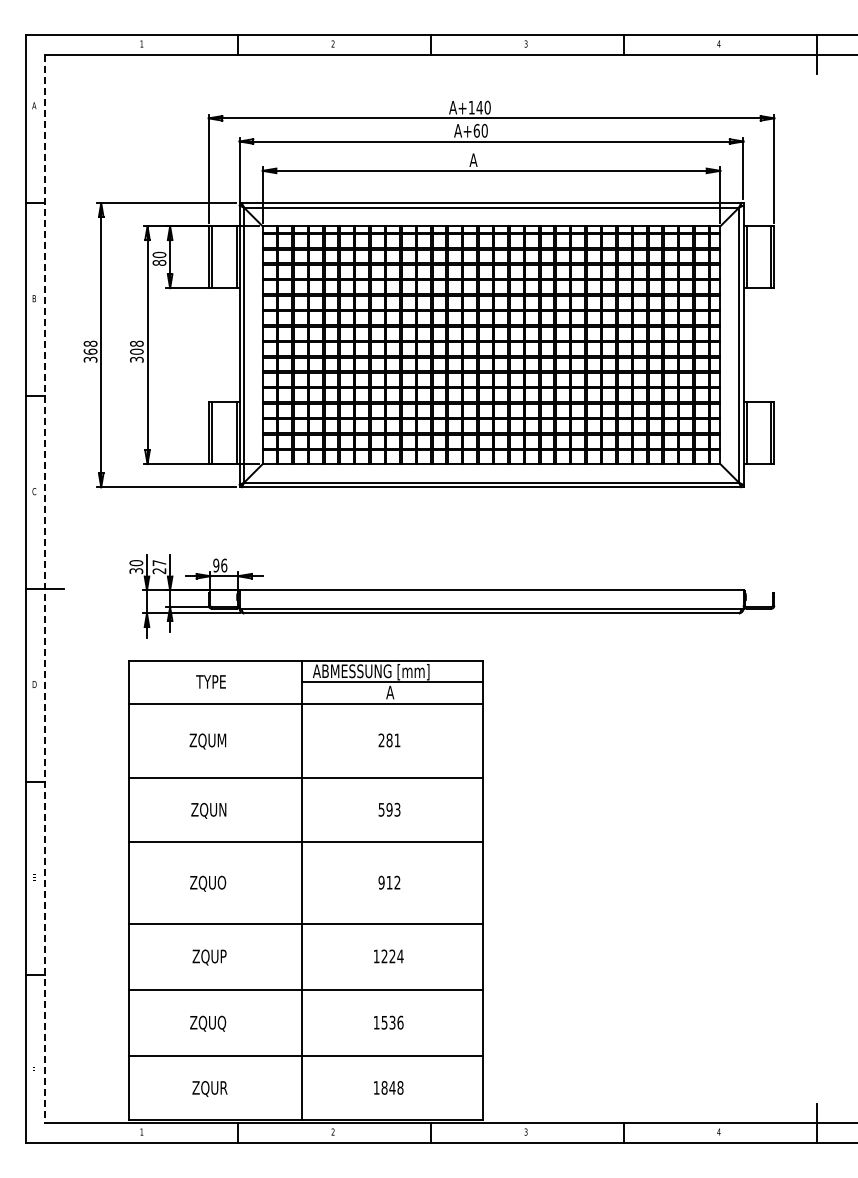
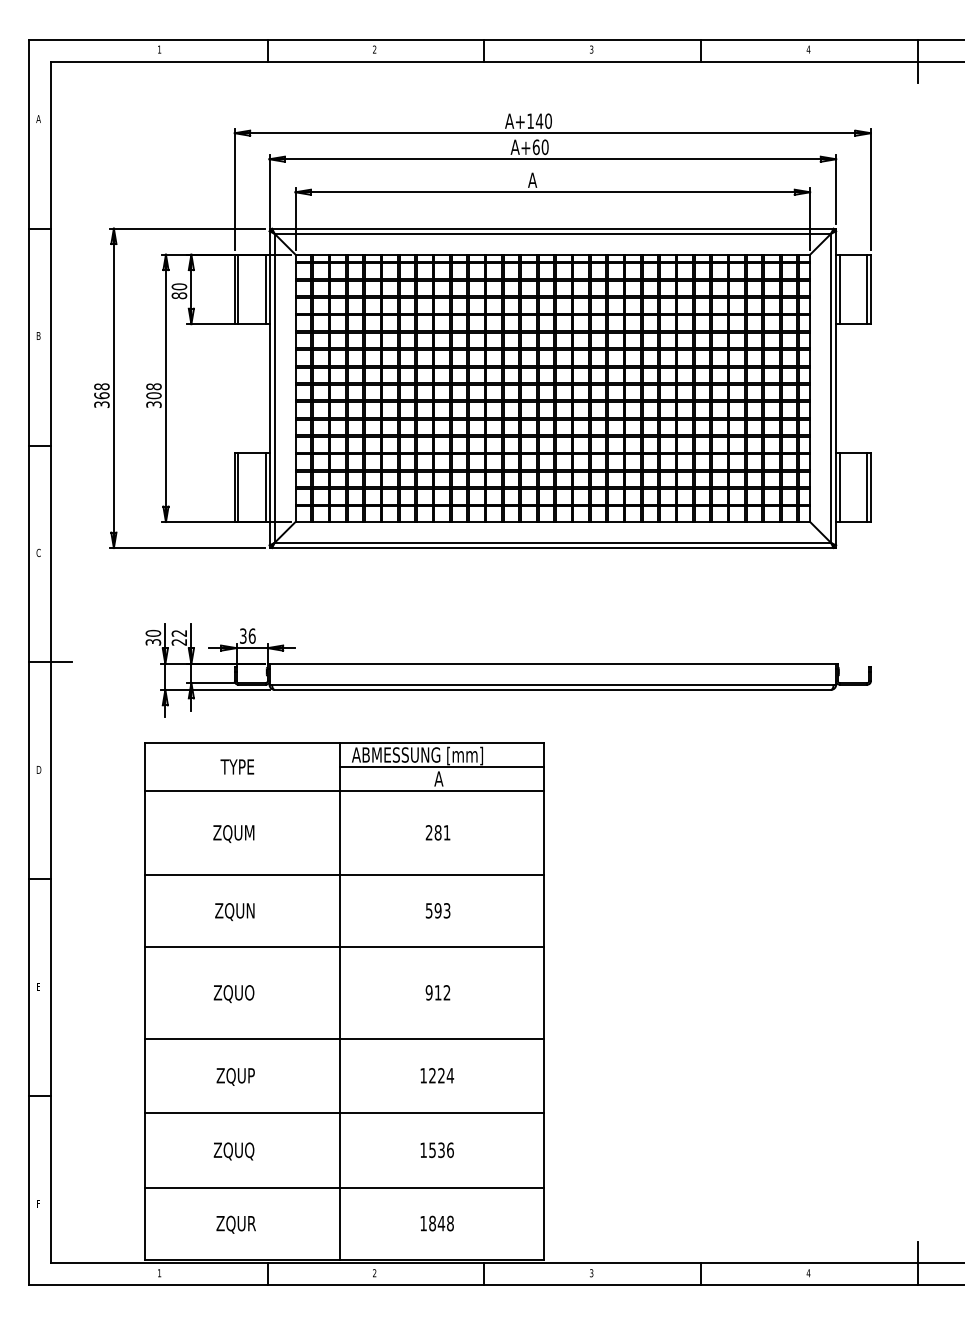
text: (159, 563) -> (179, 633), 27 -> 22
text: (216, 565) -> (243, 636), 96 -> 36
line: (44, 589) -> (50, 663), dashed -> solid

